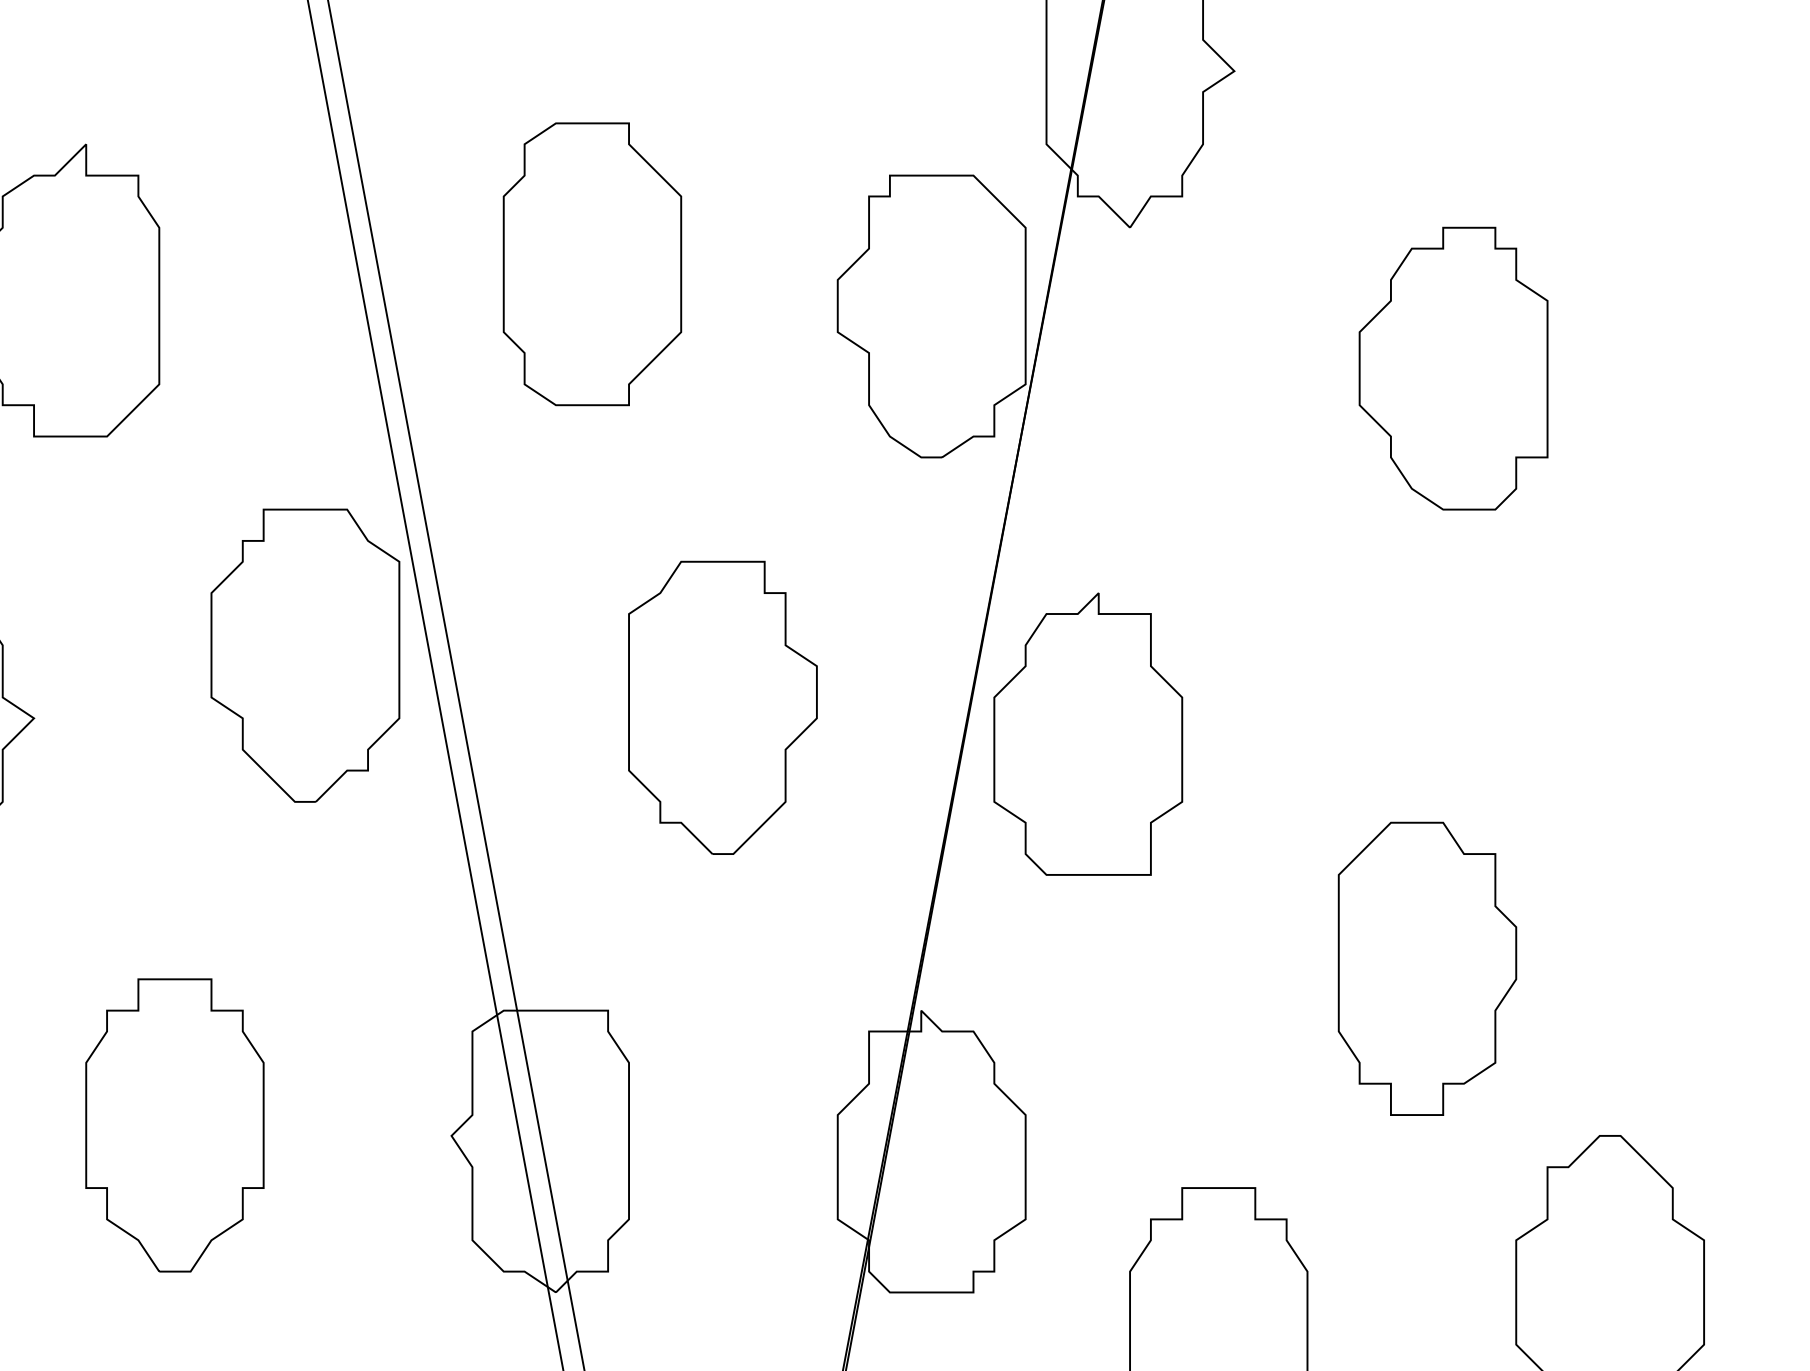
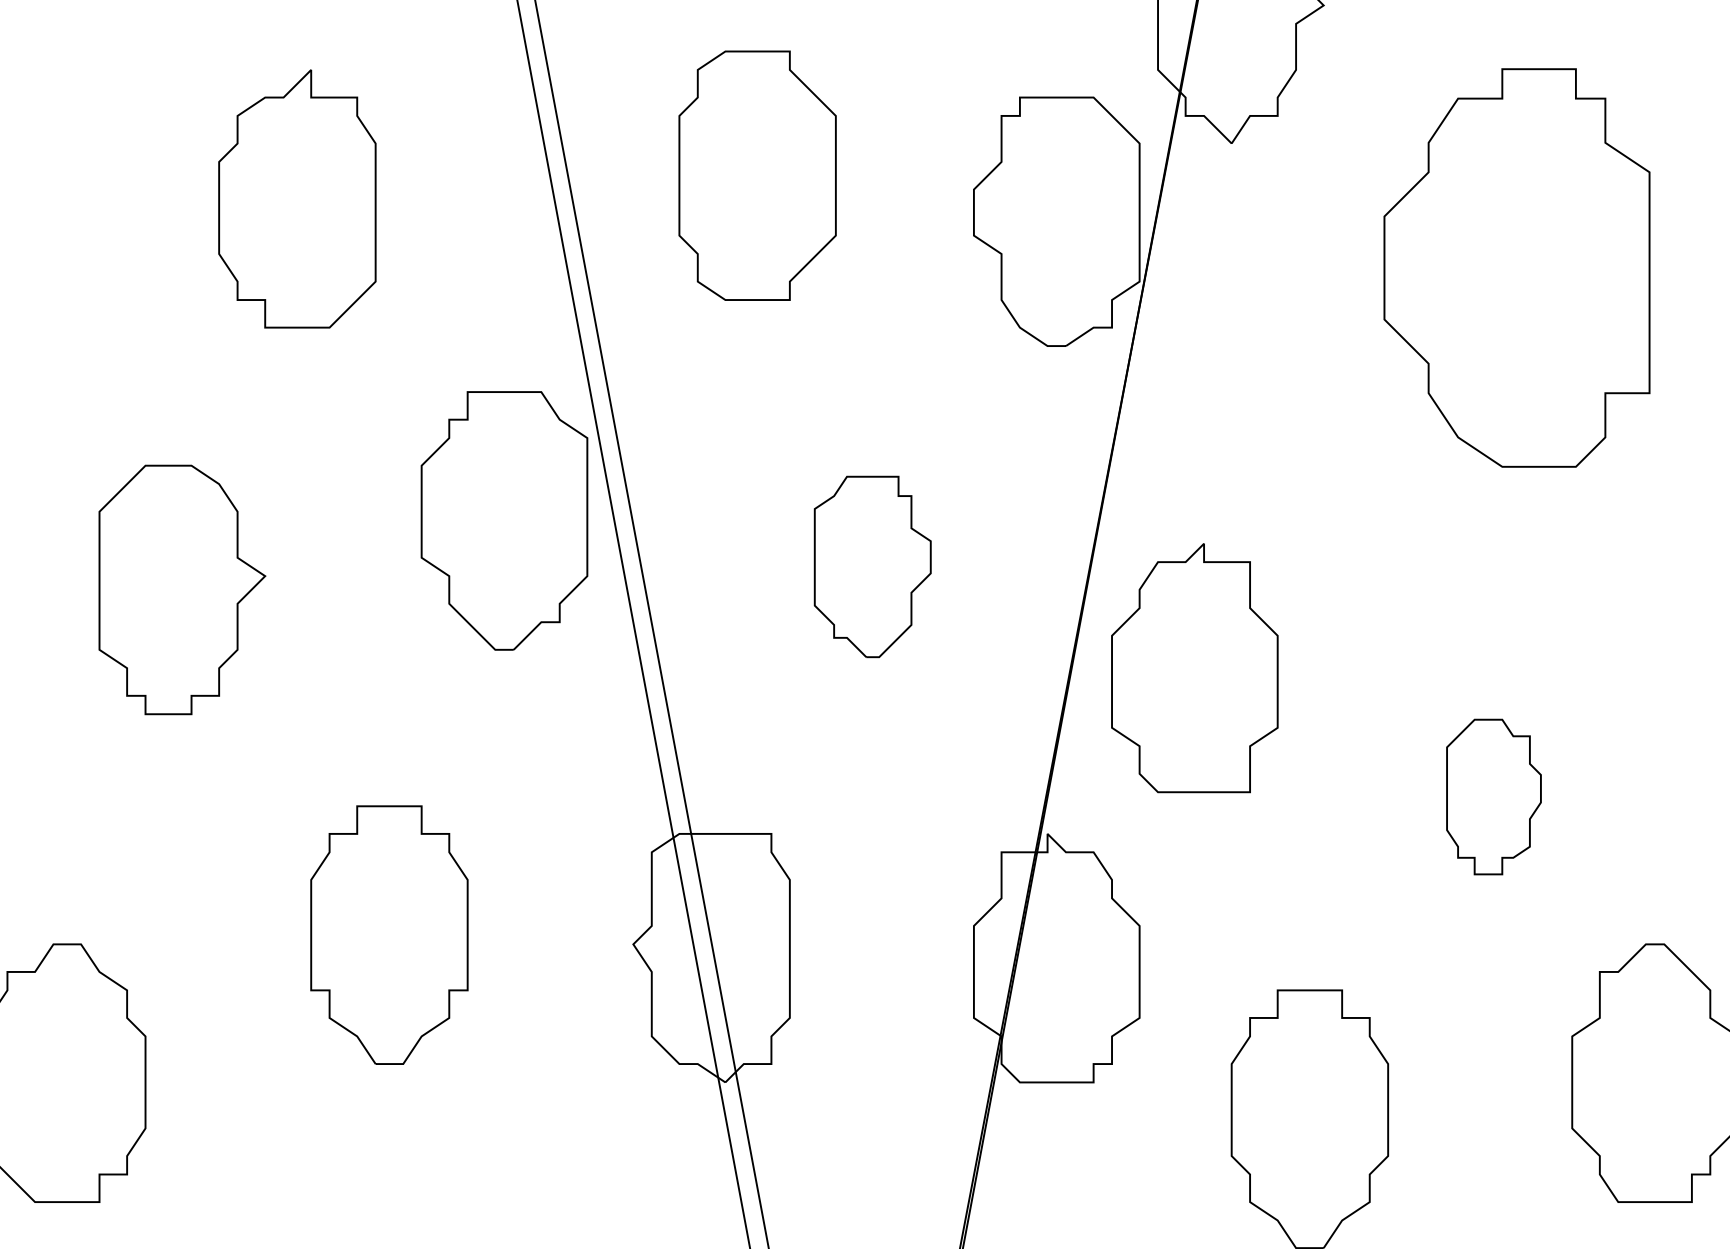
part: (1453, 368) -> (1516, 267), size x1.6
part: (722, 707) -> (872, 566), size x0.7
part: (1087, 734) -> (1194, 668), moved
part: (1426, 968) -> (1493, 796), size x0.6

